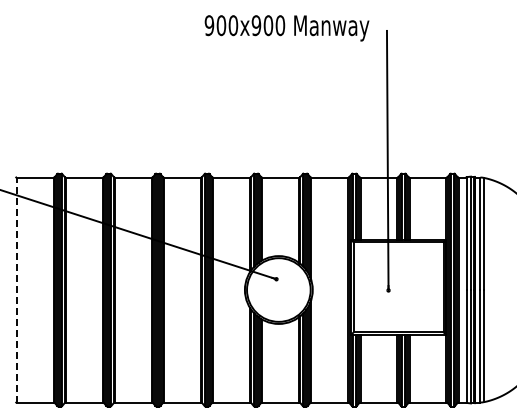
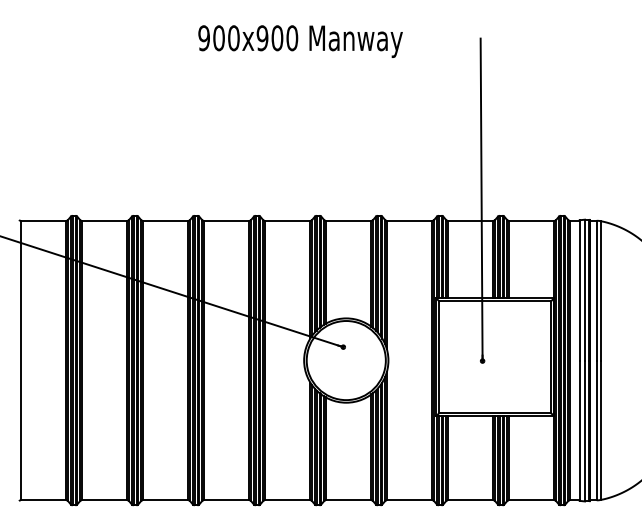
text: (286, 28) -> (299, 41), moved
line: (16, 289) -> (20, 359), dashed -> solid

